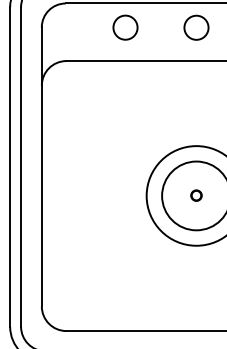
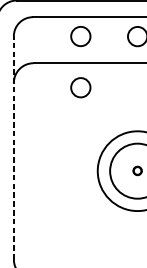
circle: (125, 91) -> (80, 87), added
line: (41, 166) -> (13, 147), solid -> dashed

